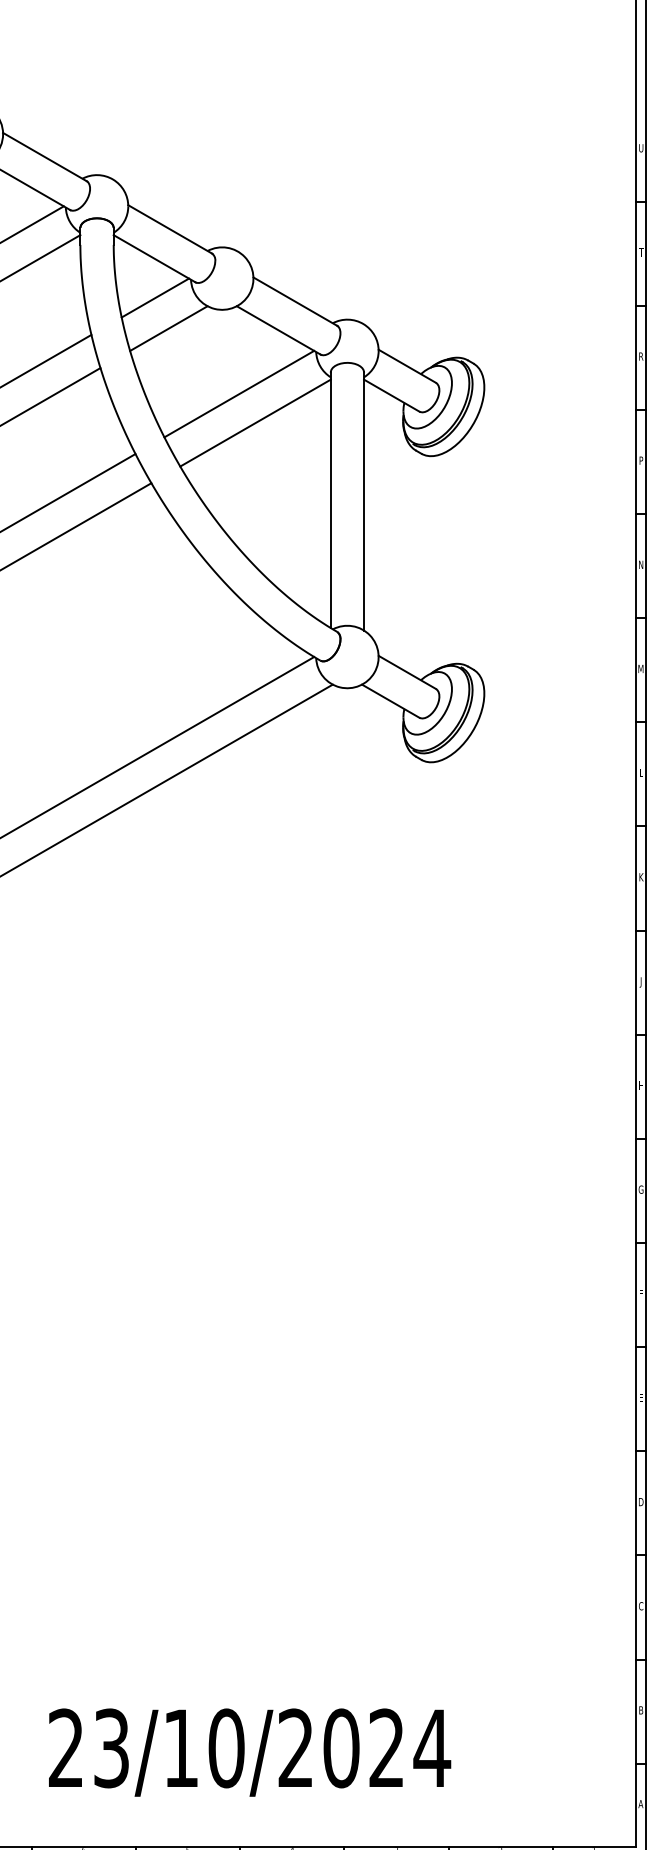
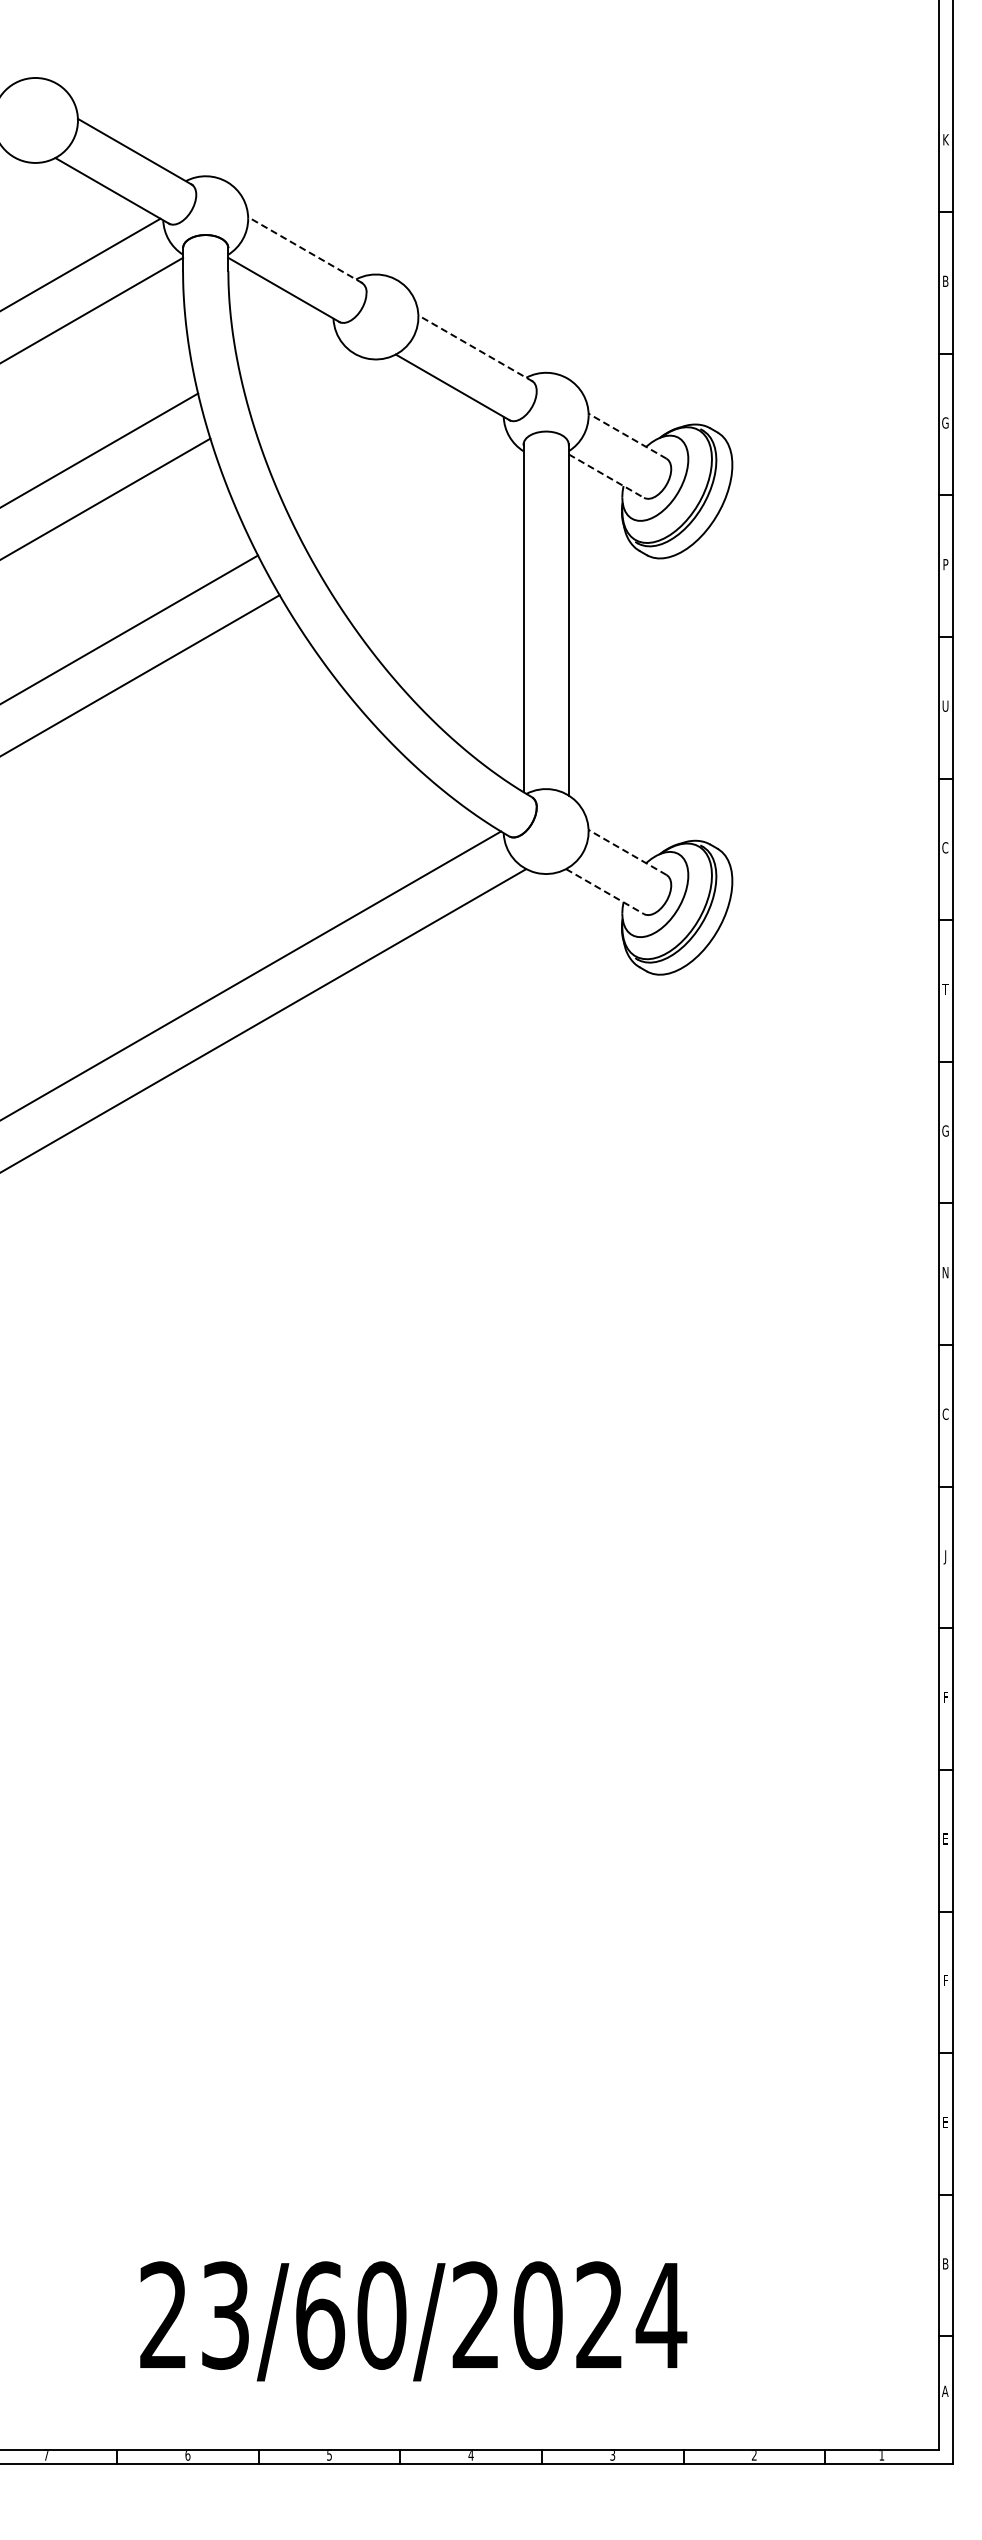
text: (641, 148) -> (945, 139), U -> K
line: (170, 228) -> (305, 249), solid -> dashed
text: (641, 251) -> (945, 280), T -> B
line: (154, 298) -> (284, 343), removed
line: (295, 301) -> (475, 348), solid -> dashed
line: (168, 328) -> (303, 384), removed
text: (641, 356) -> (945, 422), R -> G
line: (407, 365) -> (627, 435), solid -> dashed
line: (238, 393) -> (398, 473), removed
line: (391, 395) -> (606, 476), solid -> dashed
line: (255, 423) -> (420, 513), removed
text: (641, 564) -> (945, 705), N -> U
text: (640, 668) -> (944, 847), M -> C
line: (407, 672) -> (627, 852), solid -> dashed
line: (391, 701) -> (605, 891), solid -> dashed
text: (641, 773) -> (945, 989), L -> T
text: (641, 876) -> (945, 1130), K -> G
text: (641, 982) -> (945, 1274), J -> N
text: (641, 1084) -> (945, 1413), H -> C
text: (641, 1190) -> (945, 1557), G -> J
text: (641, 1501) -> (945, 1980), D -> F
text: (641, 1606) -> (945, 2122), C -> E
text: (181, 1748) -> (320, 2315), 23/10/2024 -> 23/60/2024

